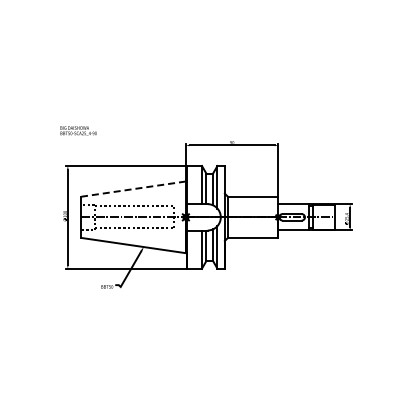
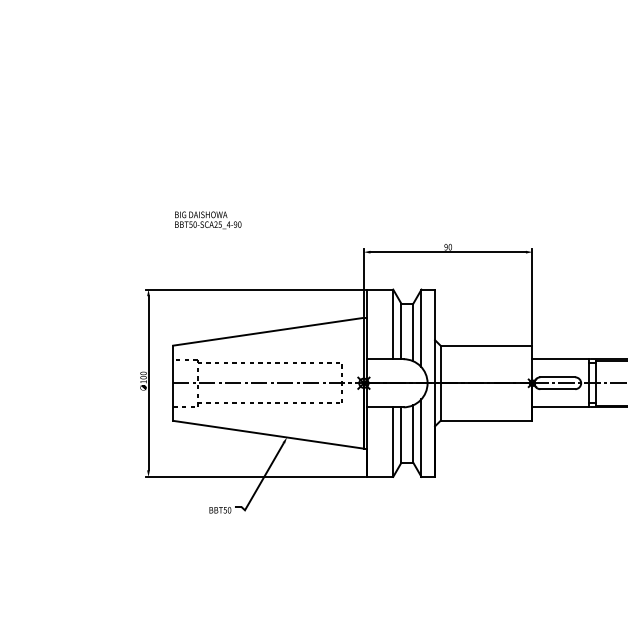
text: (78, 130) -> (208, 219), moved
line: (133, 189) -> (268, 332), dashed -> solid

